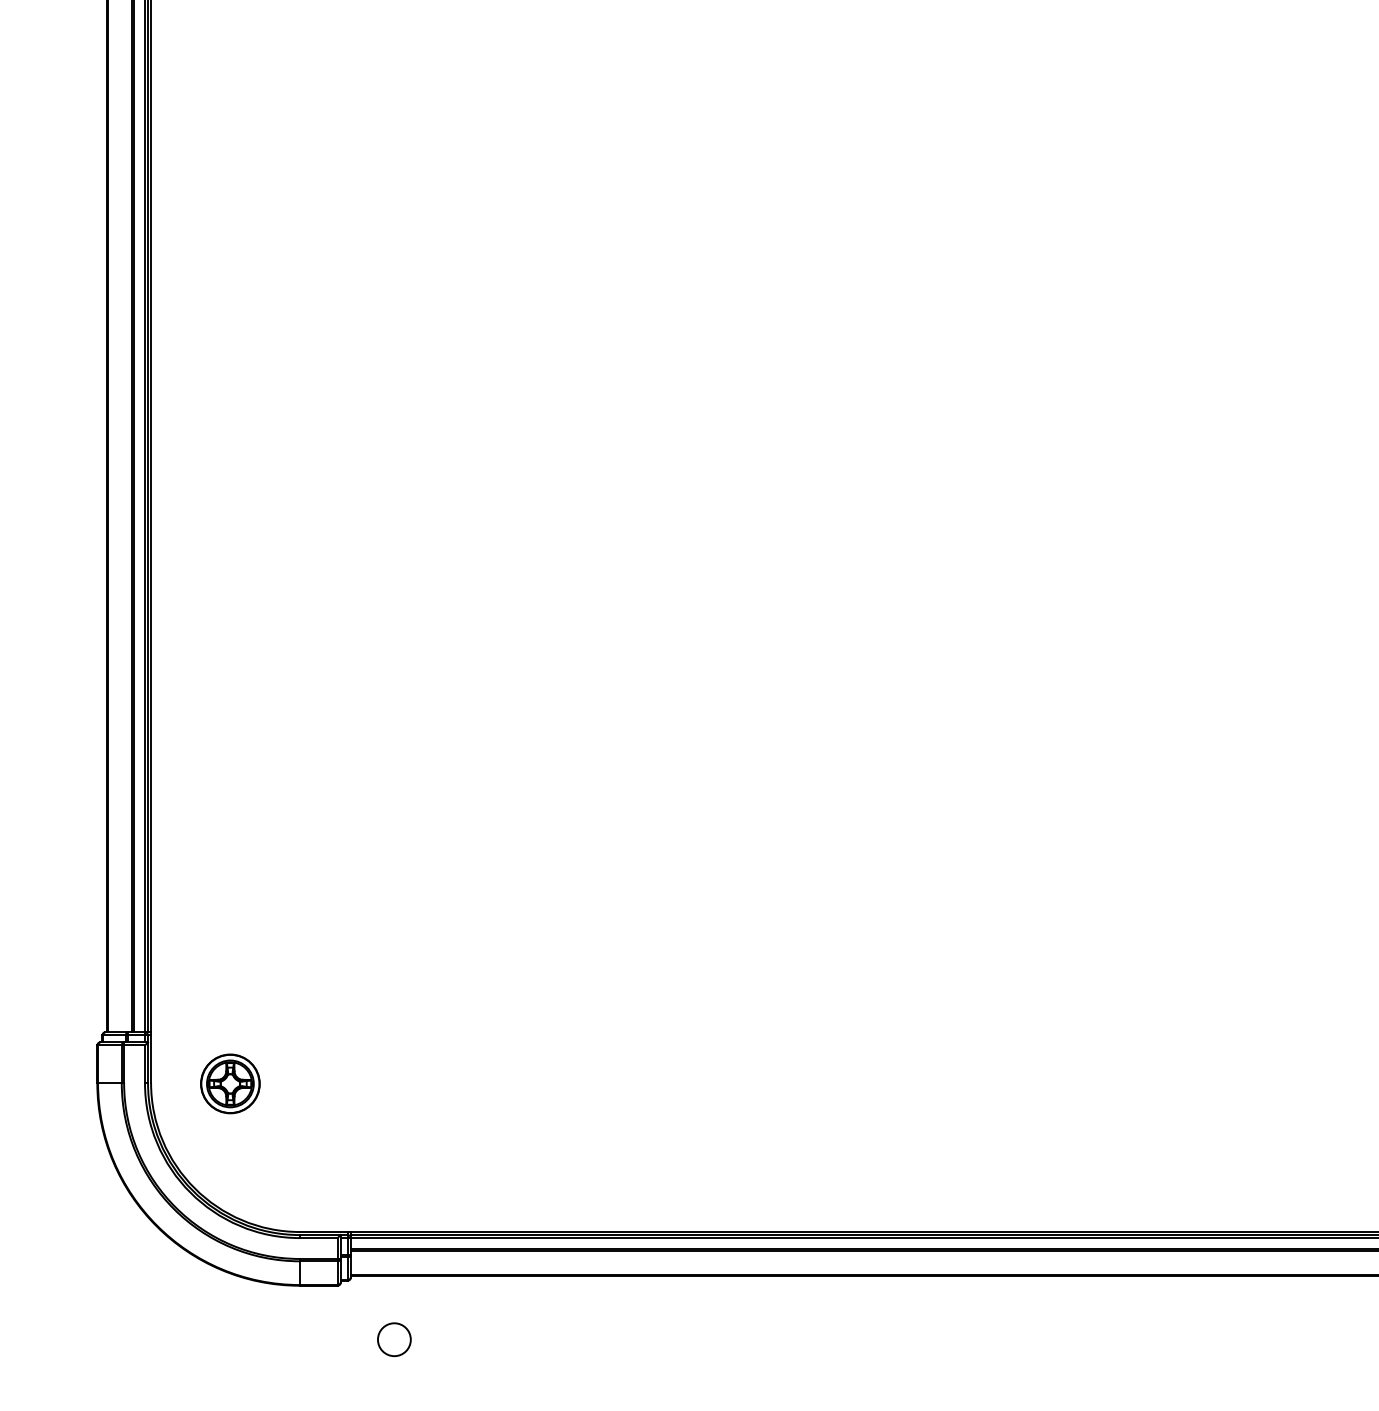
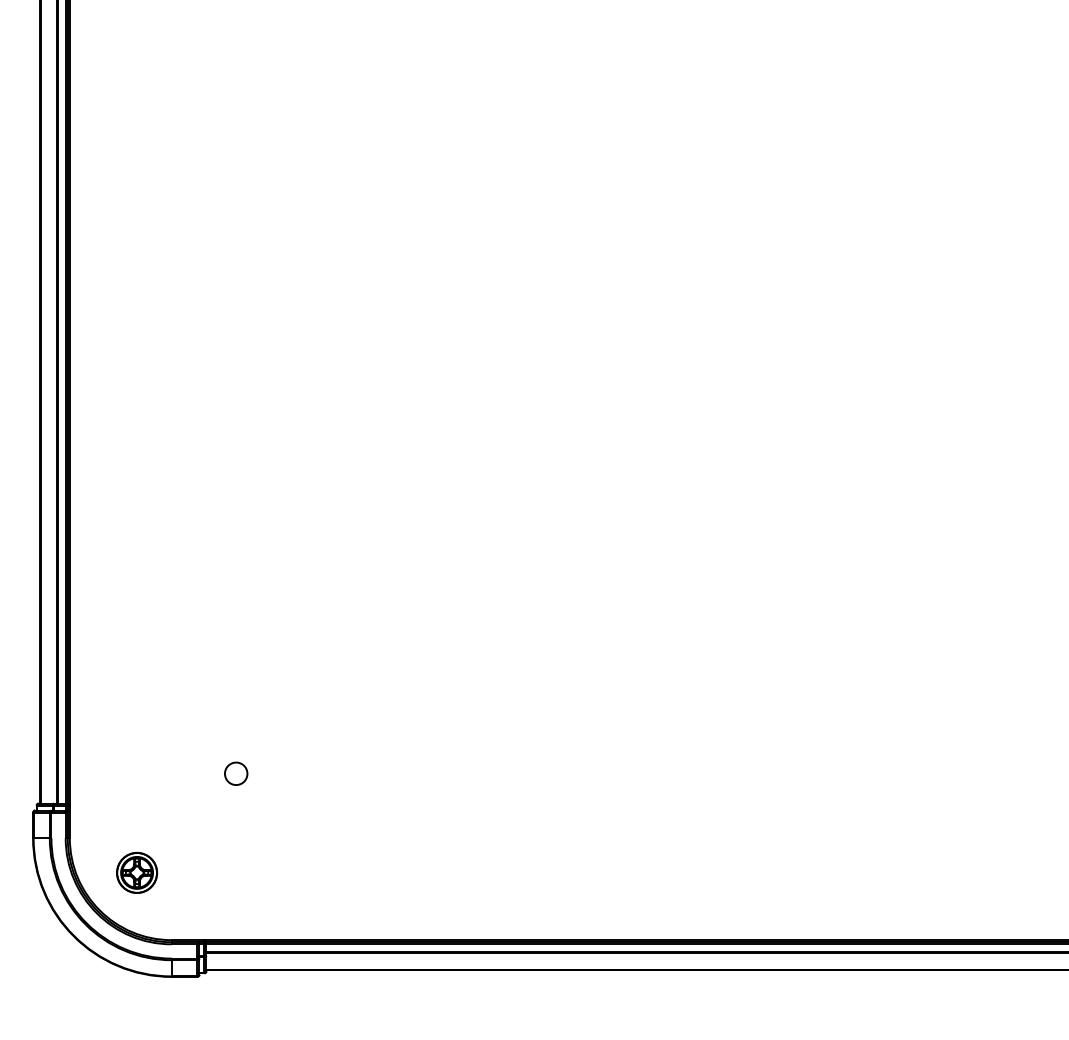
part: (231, 1083) -> (137, 872), moved
circle: (394, 1339) -> (236, 773), moved

